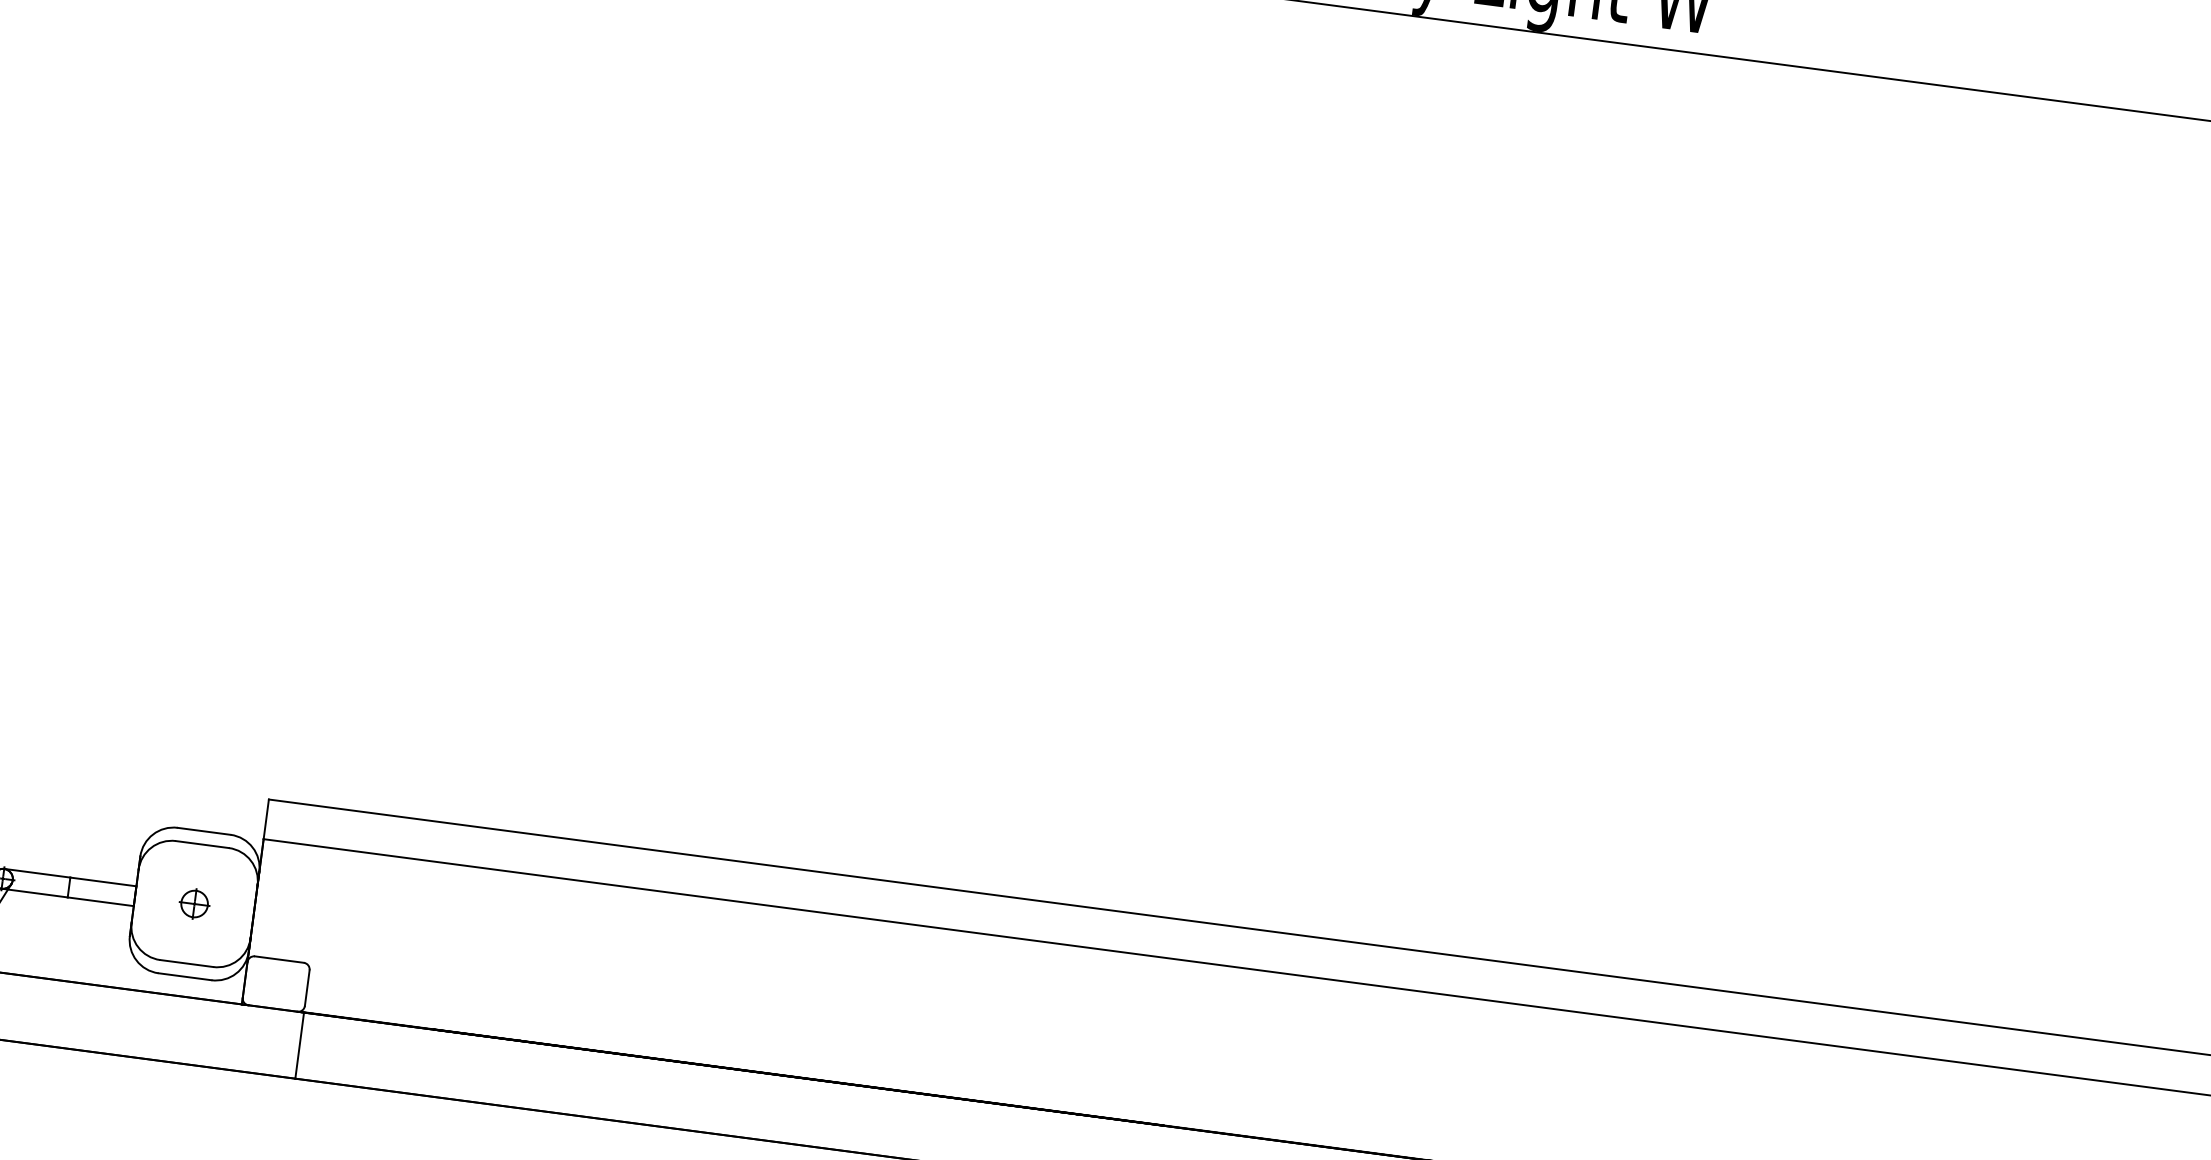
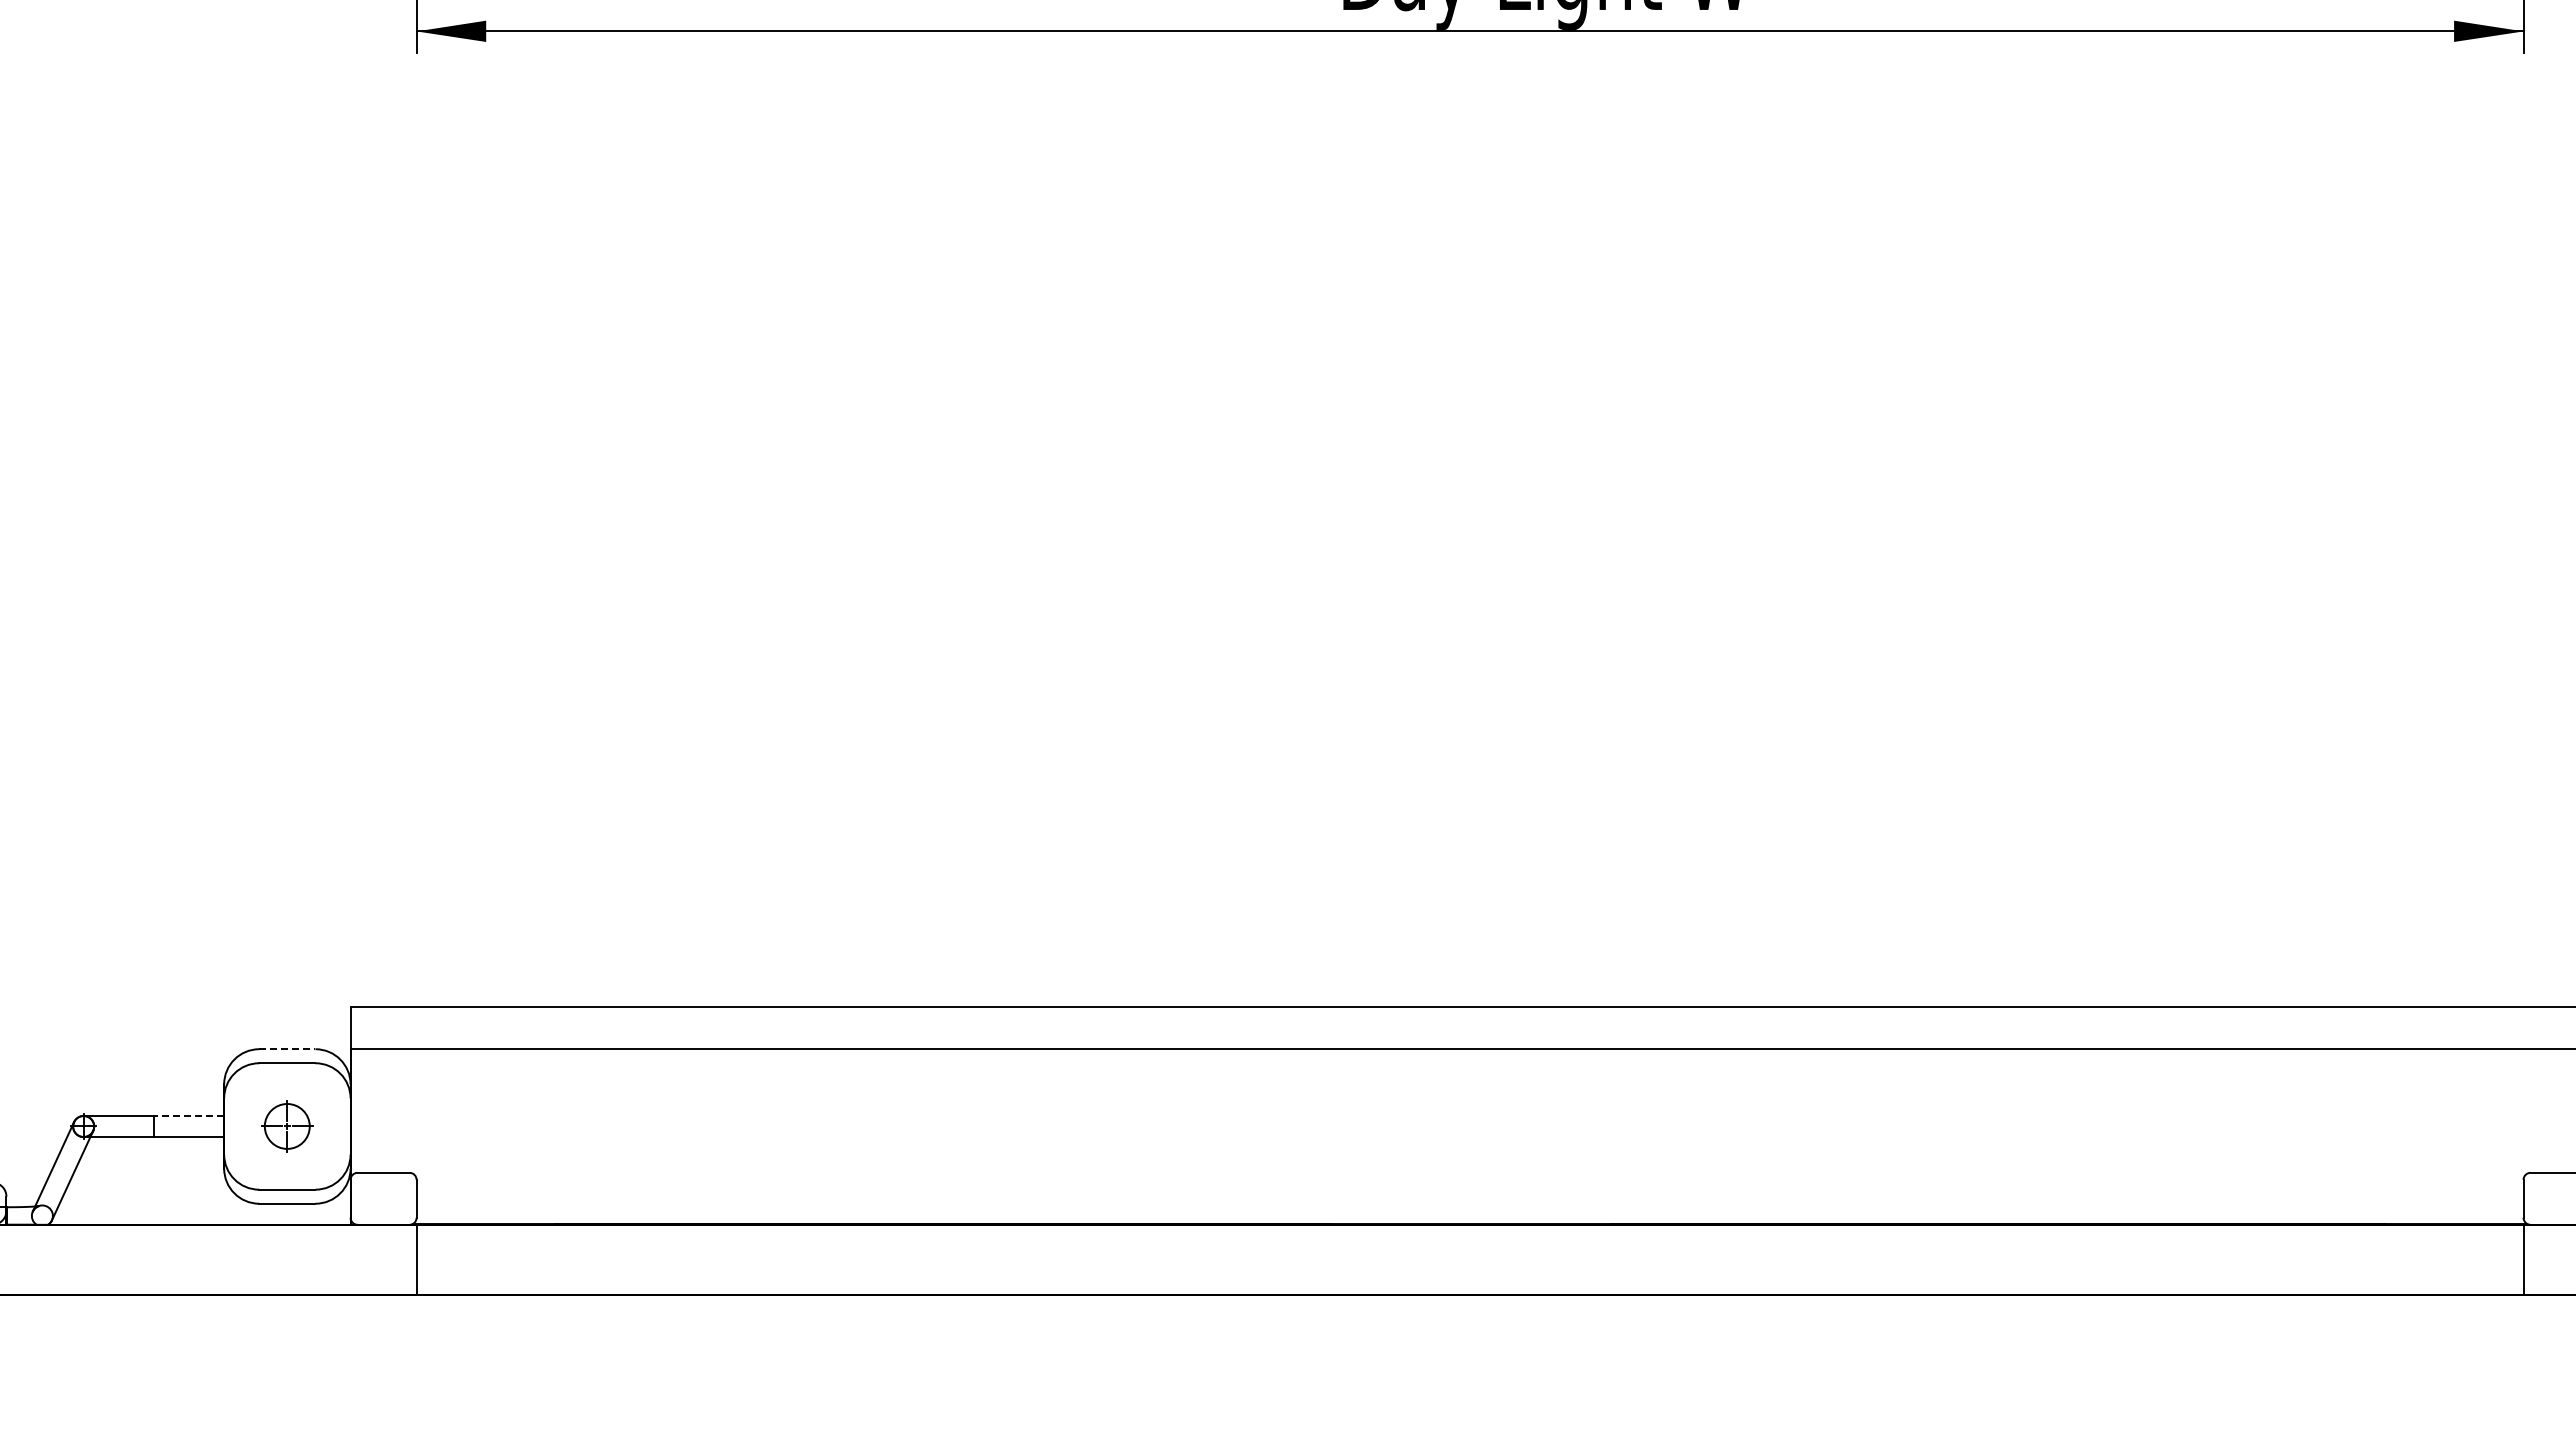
line: (204, 831) -> (287, 1049), solid -> dashed
line: (102, 881) -> (188, 1115), solid -> dashed
part: (194, 904) -> (287, 1126), size x1.6

